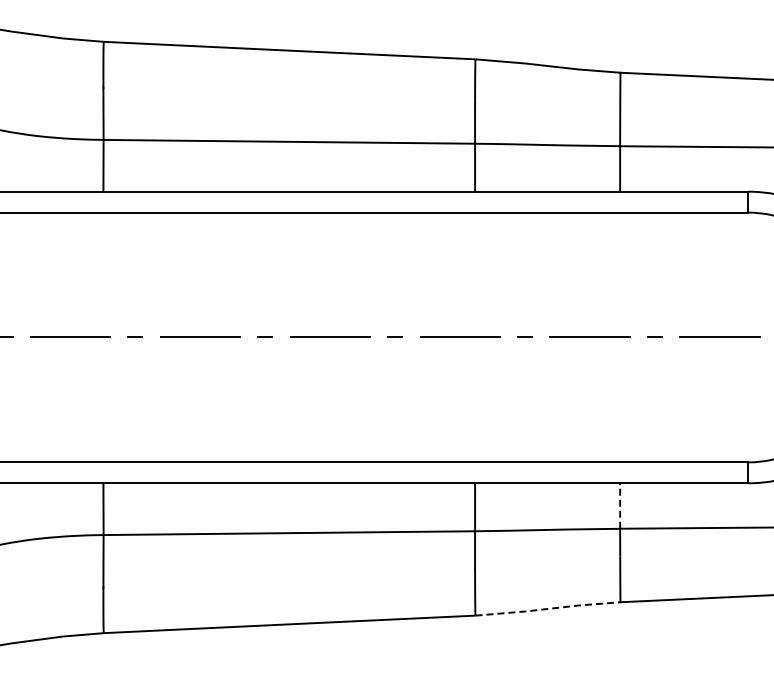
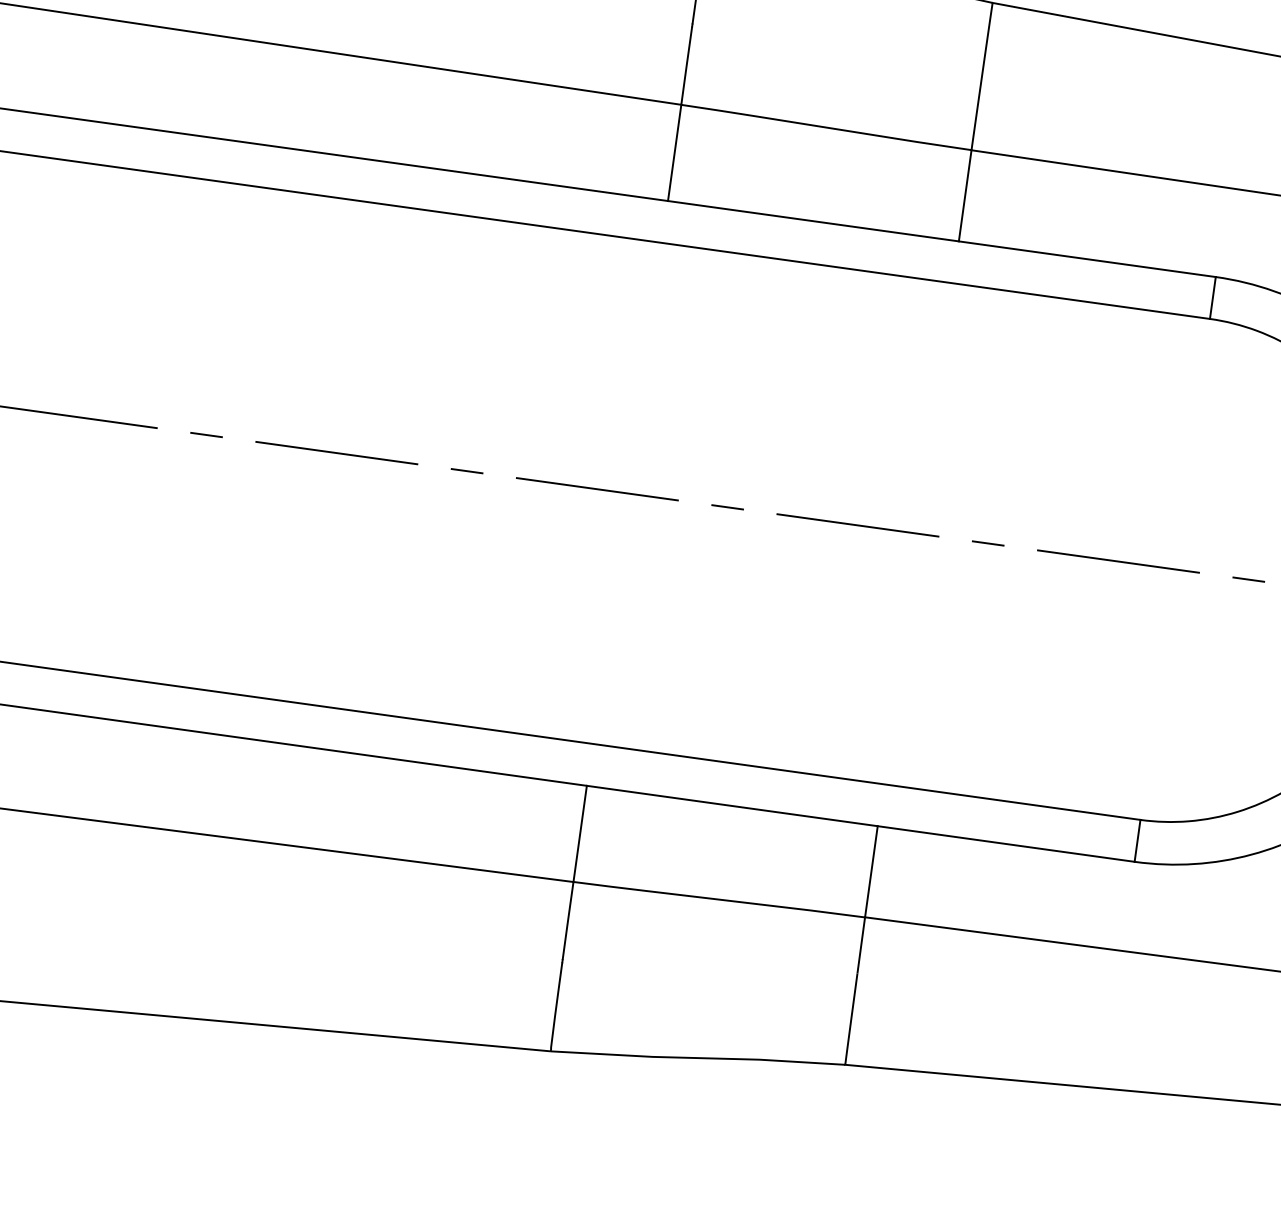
line: (620, 506) -> (871, 872), dashed -> solid
line: (548, 608) -> (699, 1057), dashed -> solid

